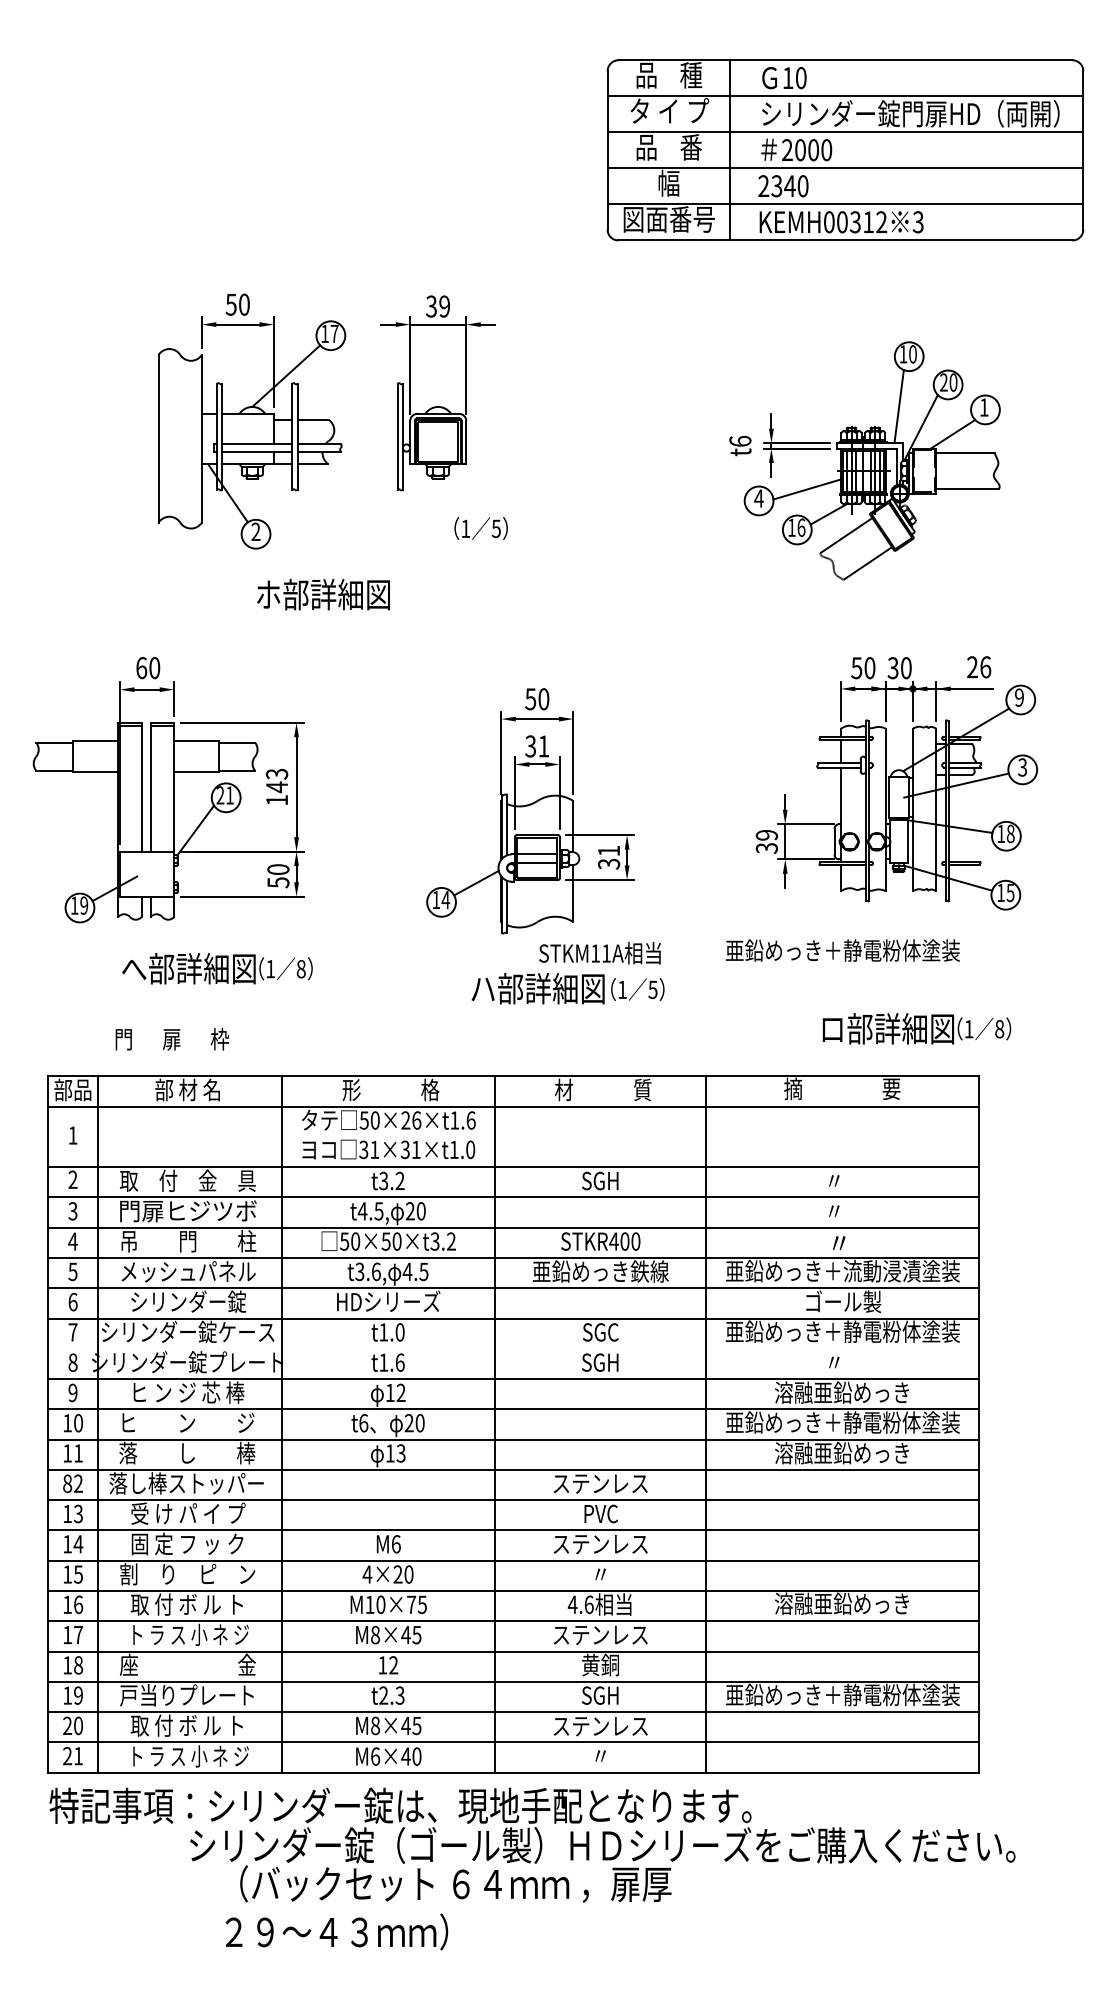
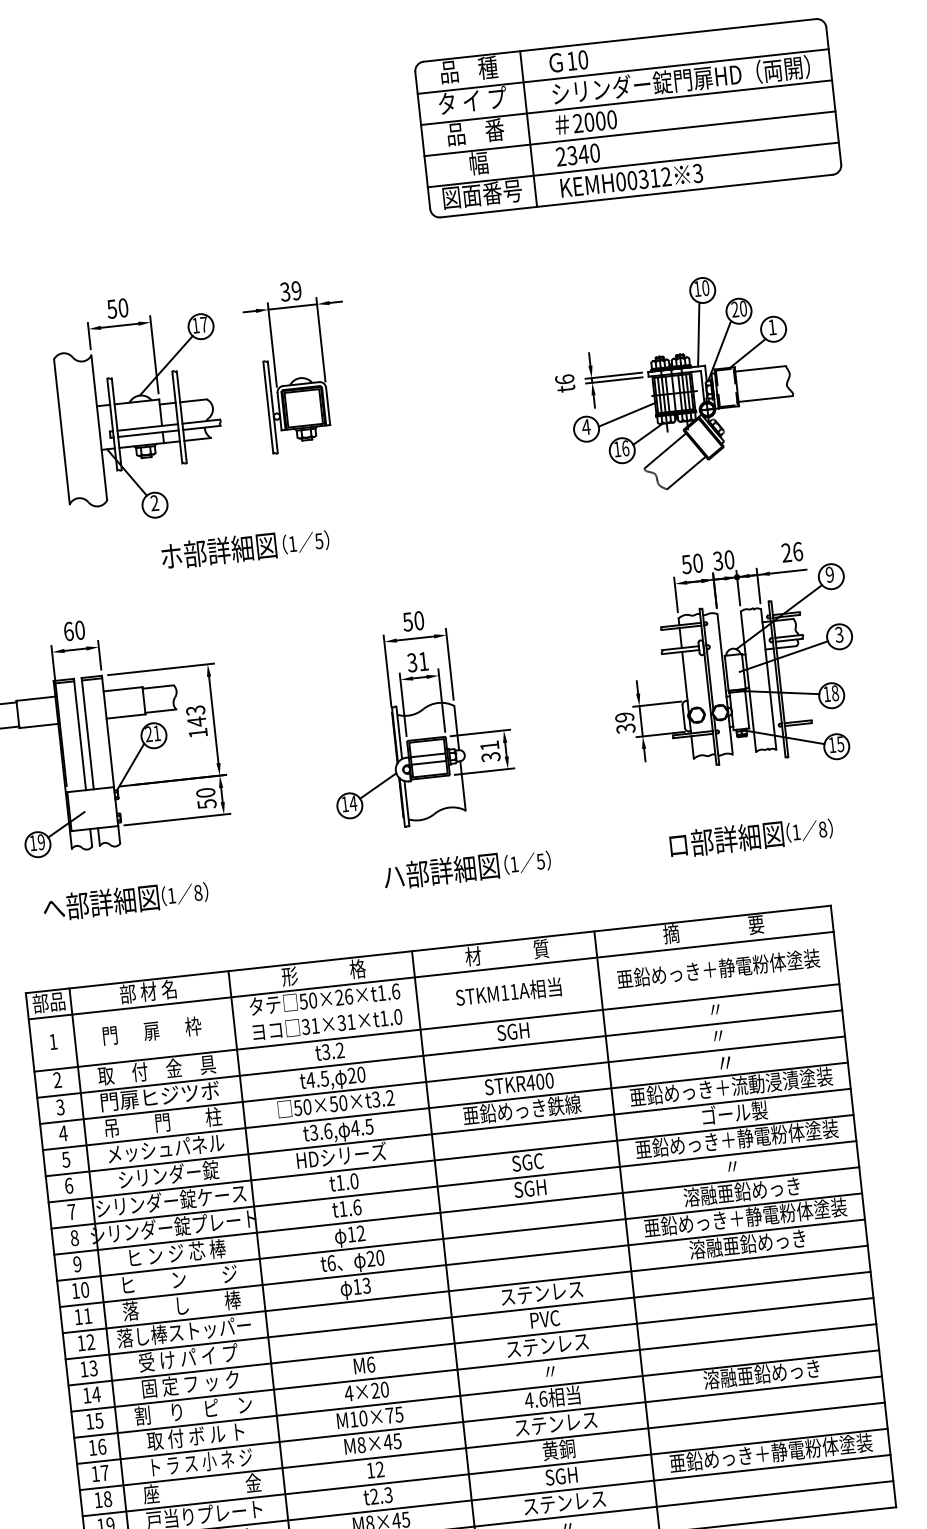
text: (480, 528) -> (305, 542), moved
text: (842, 950) -> (718, 968), moved
text: (599, 953) -> (508, 992), moved
text: (217, 968) -> (125, 900), moved
text: (916, 1028) -> (750, 836), moved
text: (172, 1039) -> (152, 1031), moved
line: (513, 1348) -> (453, 1184), added
text: (67, 1483) -> (81, 1343), 82 -> 12

